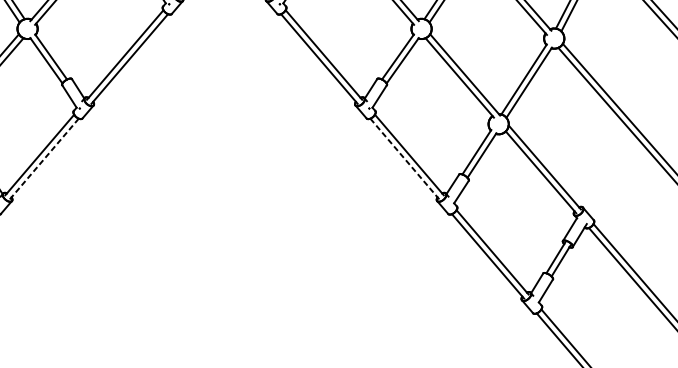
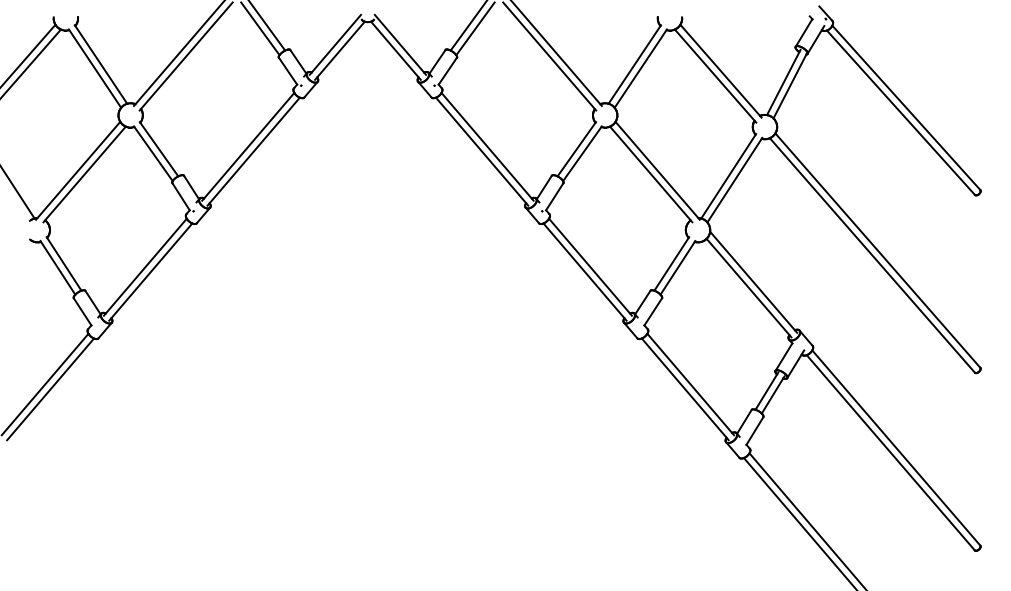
line: (44, 159) -> (150, 272), dashed -> solid
line: (405, 159) -> (585, 272), dashed -> solid

